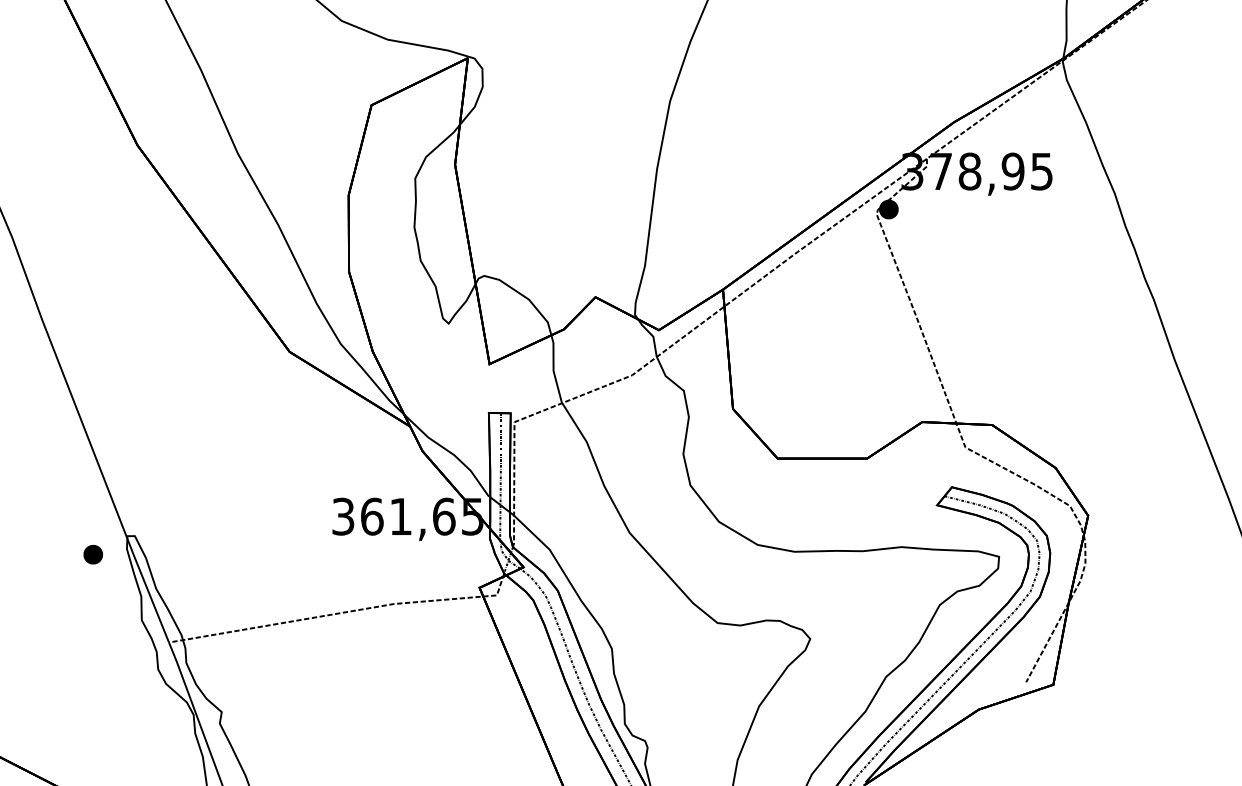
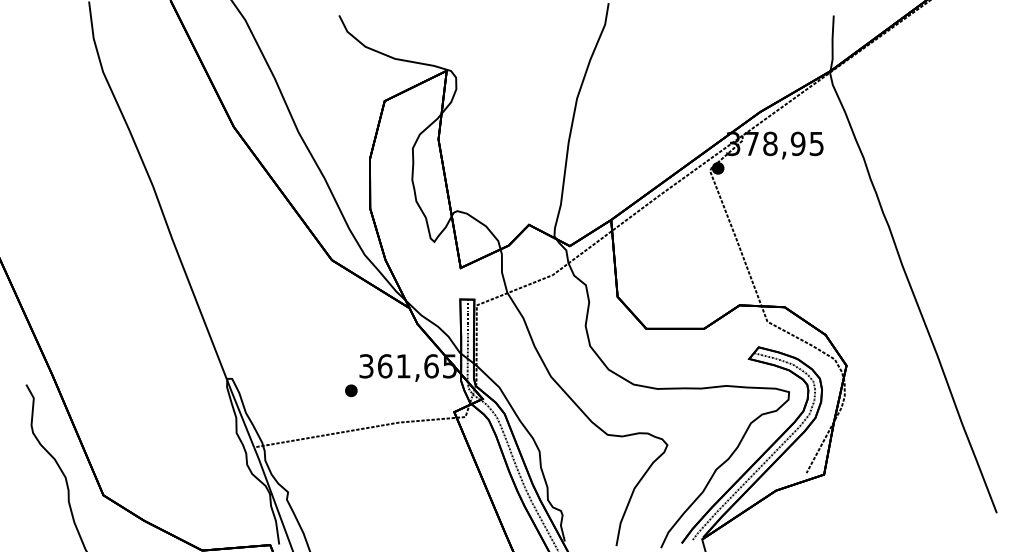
part: (93, 554) -> (351, 390), moved

